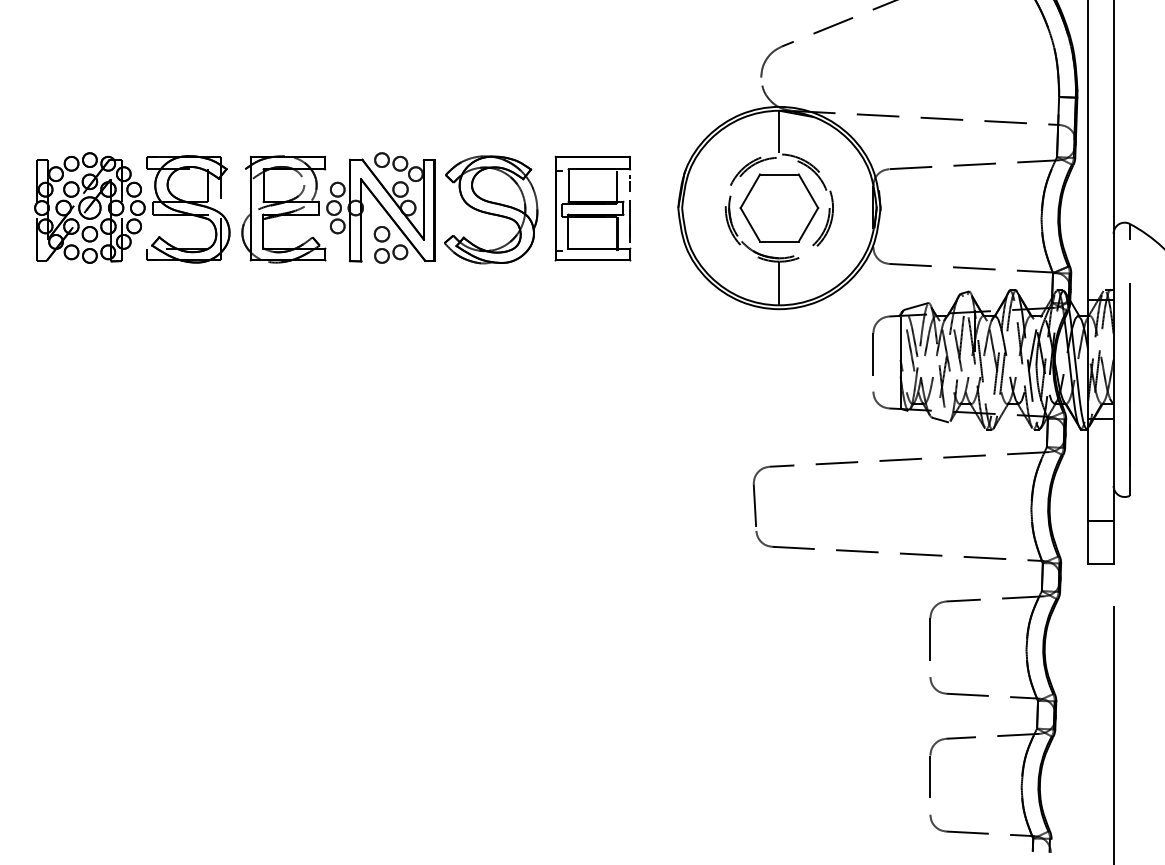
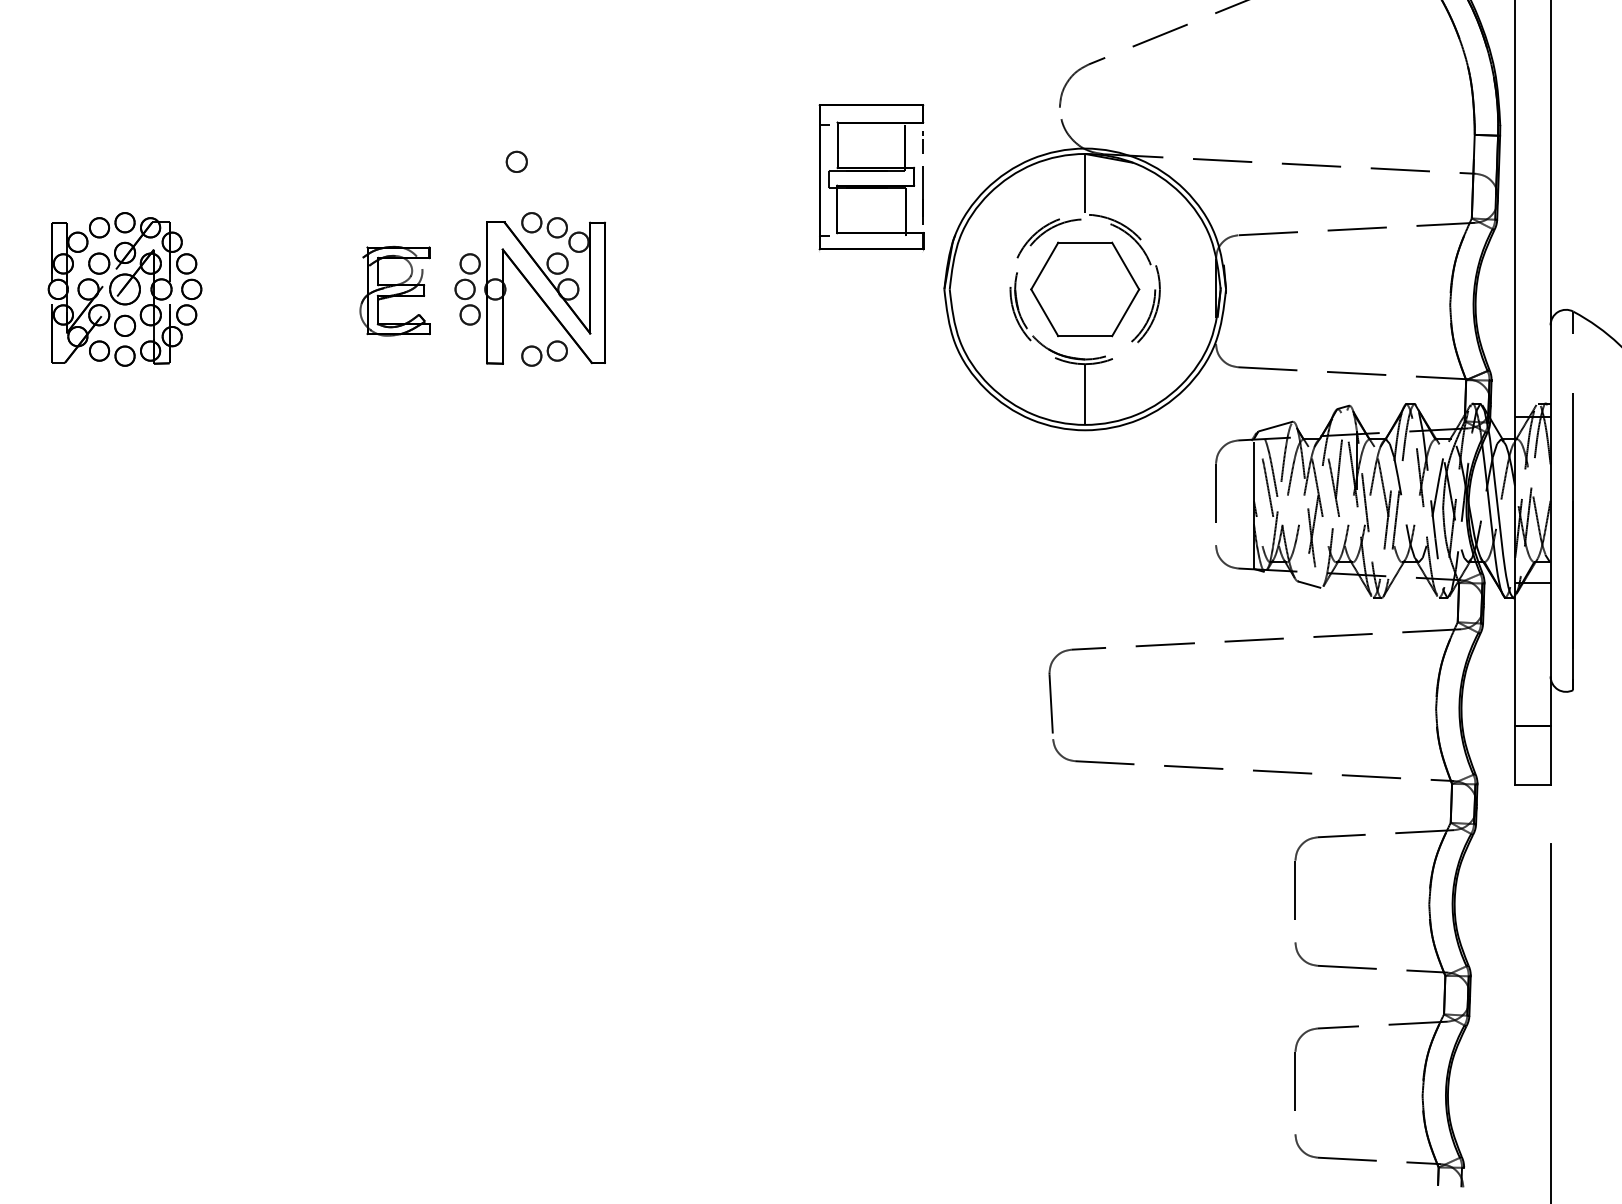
part: (592, 208) -> (871, 177), moved
part: (187, 209) -> (261, 291), removed
part: (283, 209) -> (394, 291), size x0.6
part: (490, 209) -> (683, 291), removed
part: (381, 233) -> (516, 161), moved

